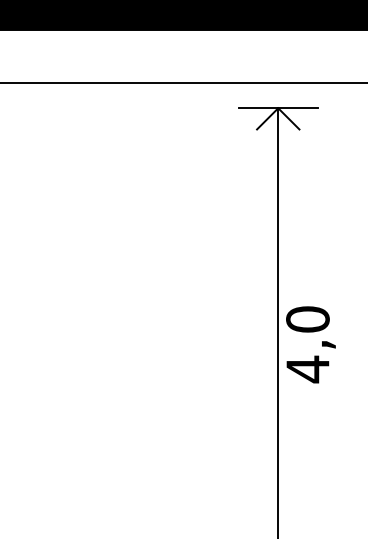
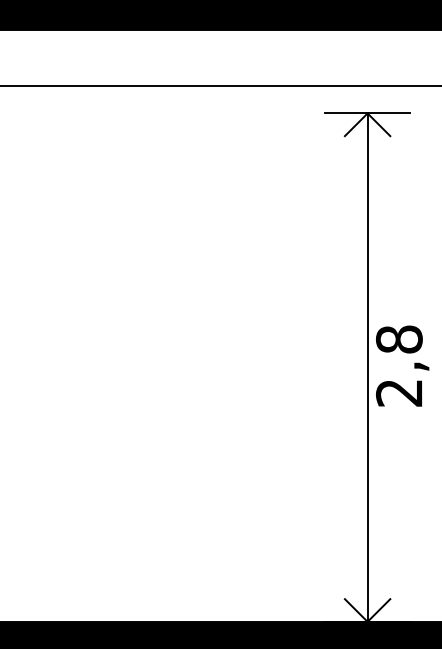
text: (308, 344) -> (399, 366), 4,0 -> 2,8

